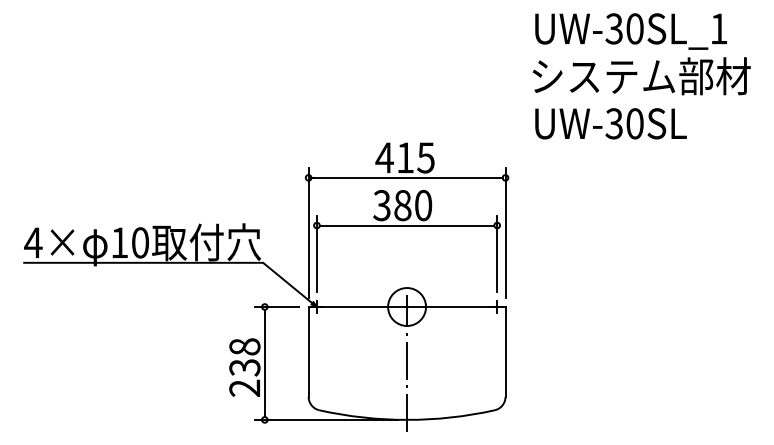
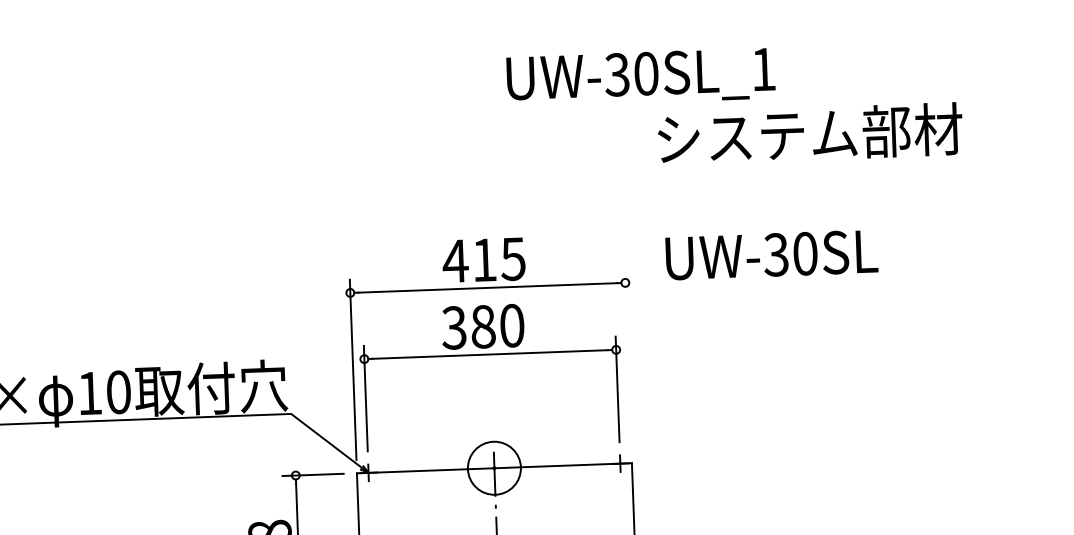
text: (631, 31) -> (641, 77), moved
text: (610, 123) -> (771, 254), moved
line: (505, 232) -> (628, 359), removed

